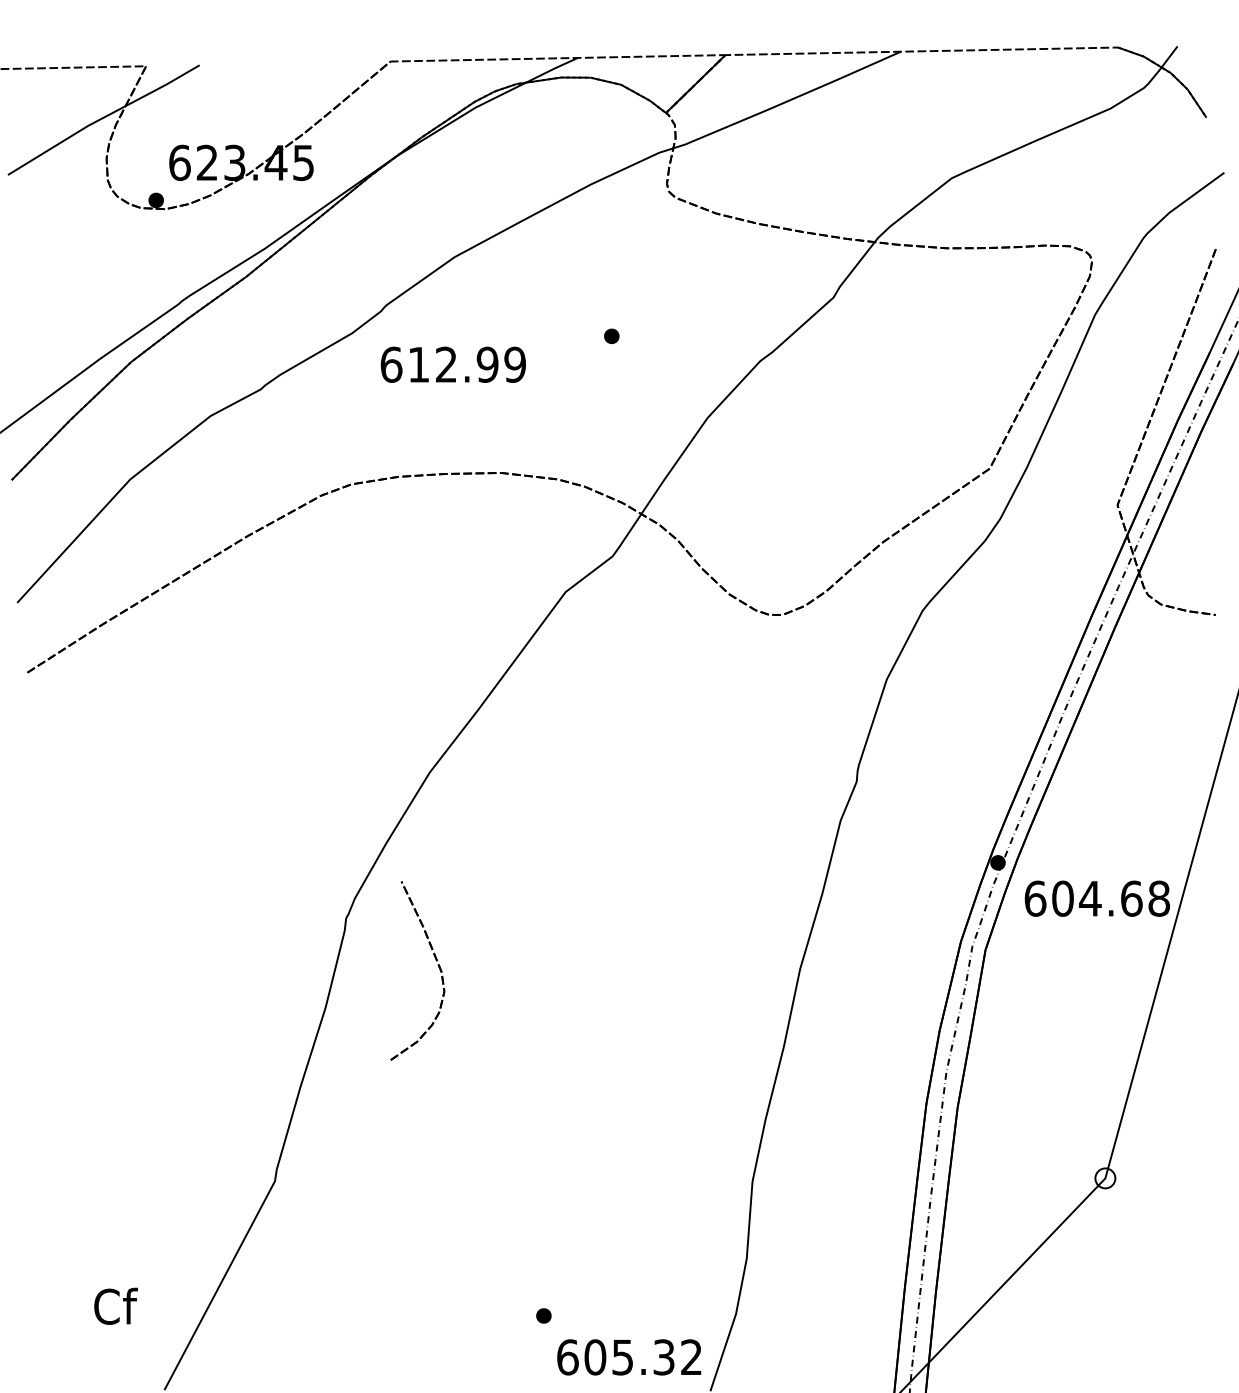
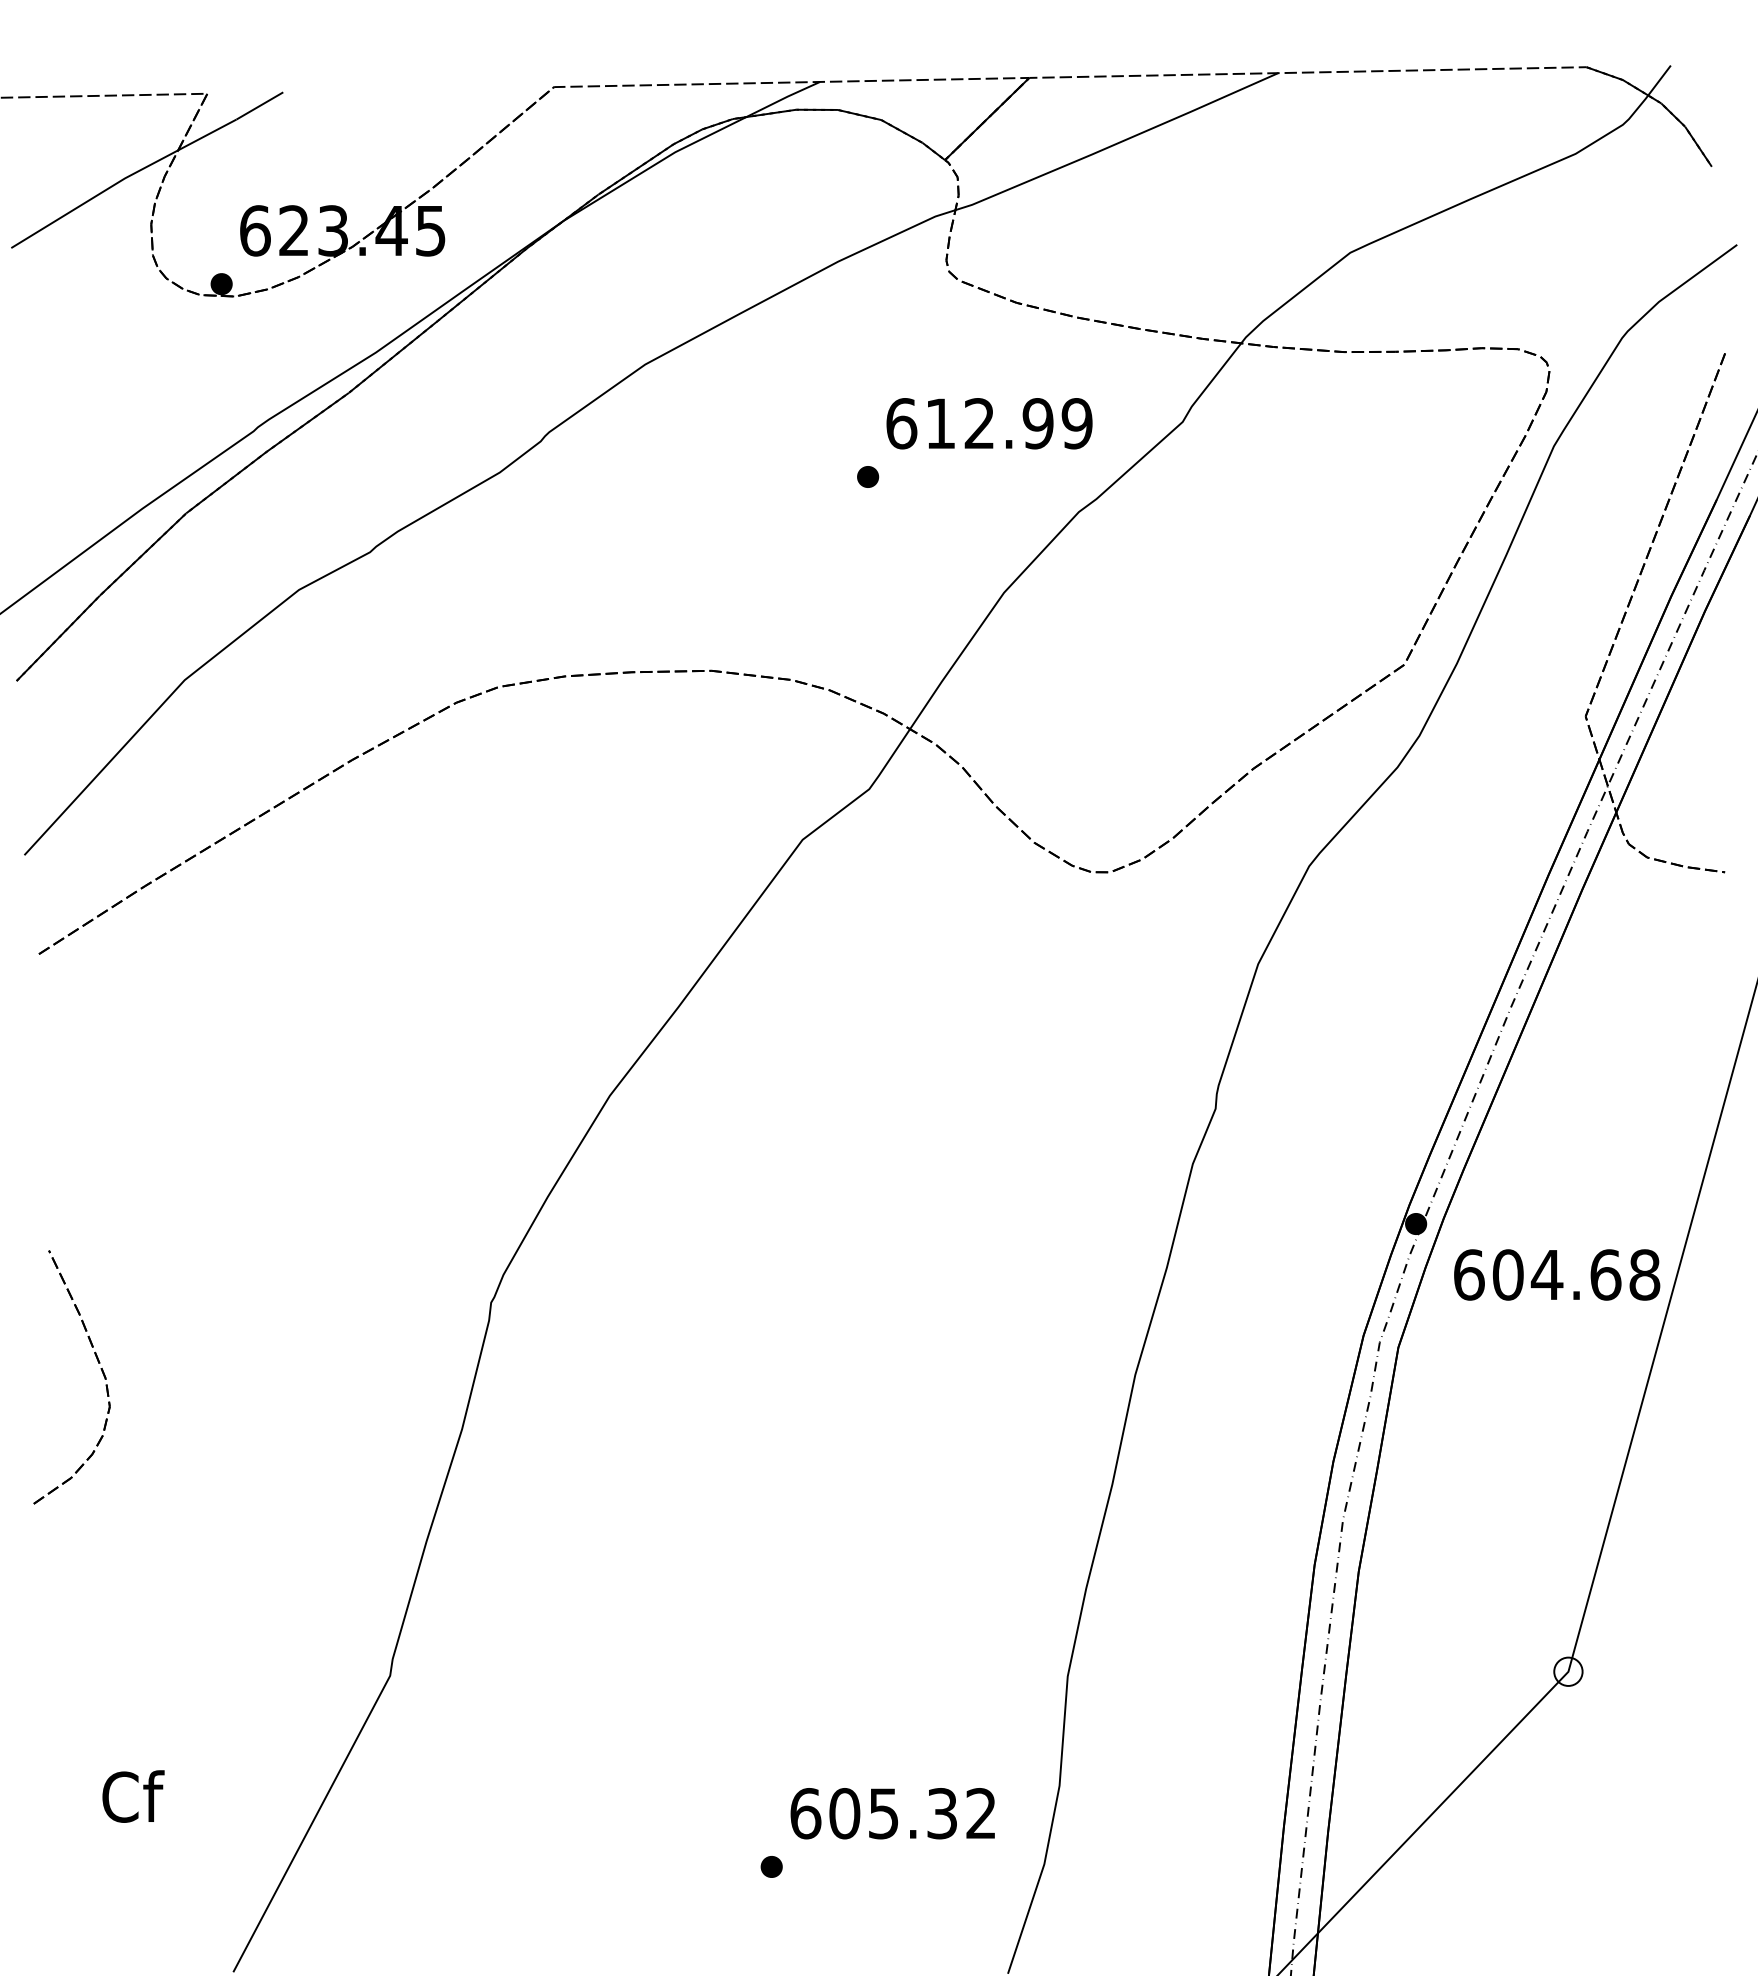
text: (452, 364) -> (988, 423), moved
part: (435, 960) -> (97, 1362), moved
text: (115, 1305) -> (132, 1795), moved
text: (629, 1357) -> (893, 1813), moved

